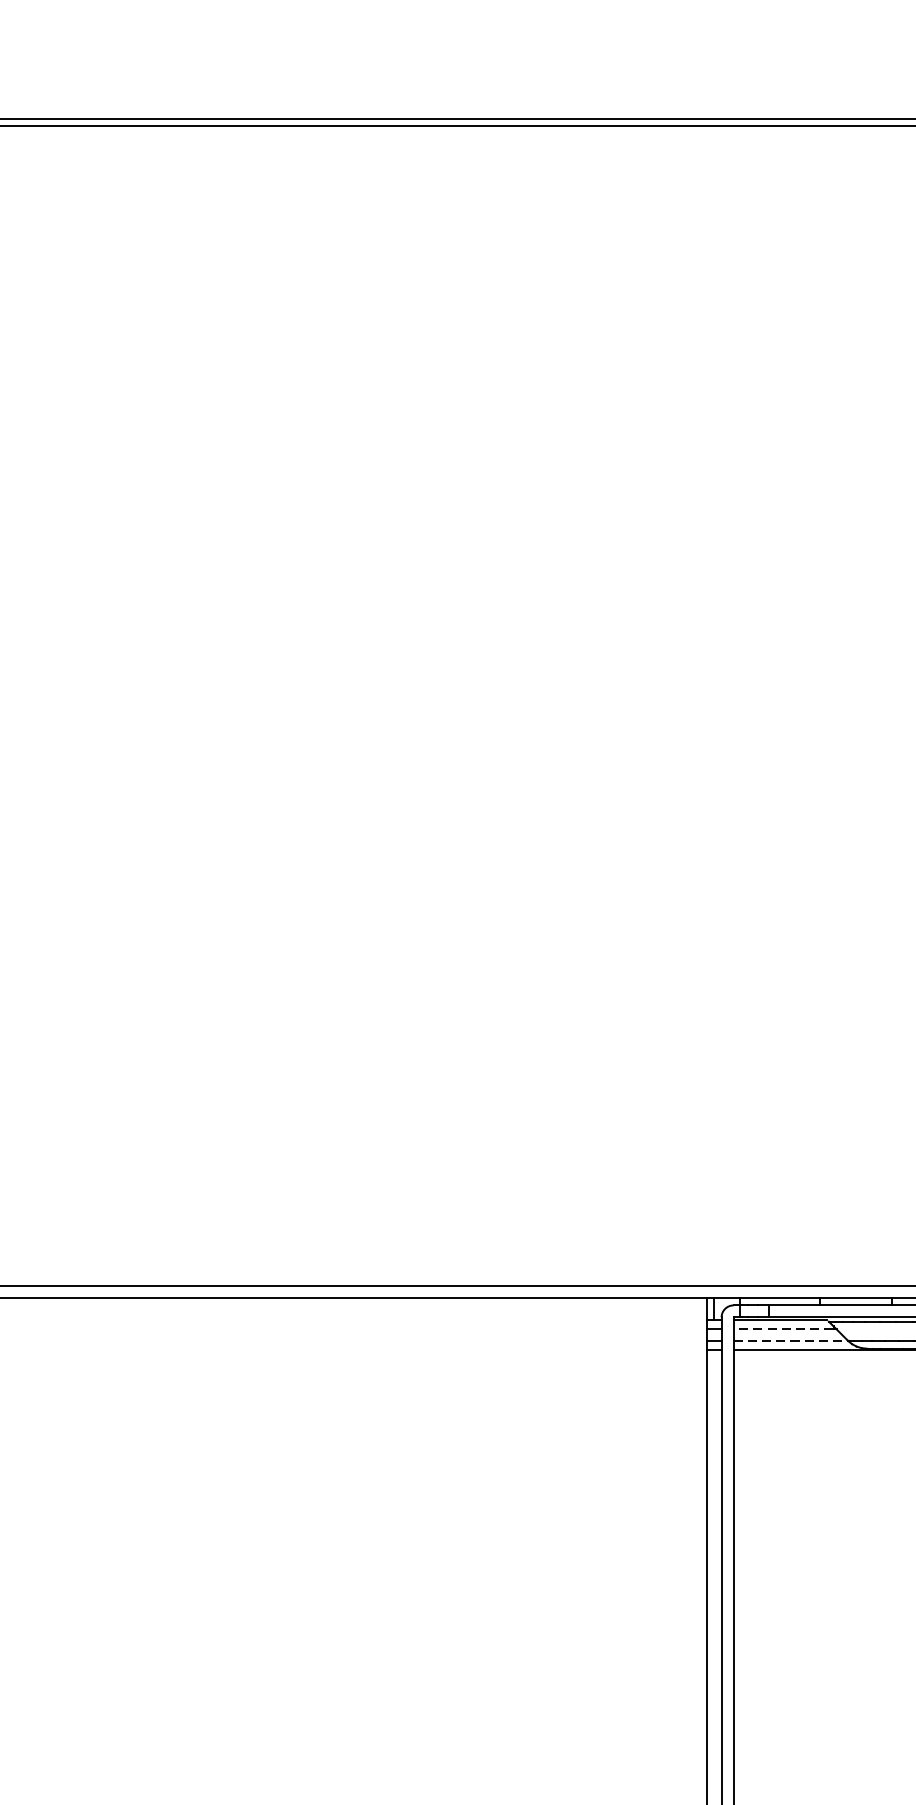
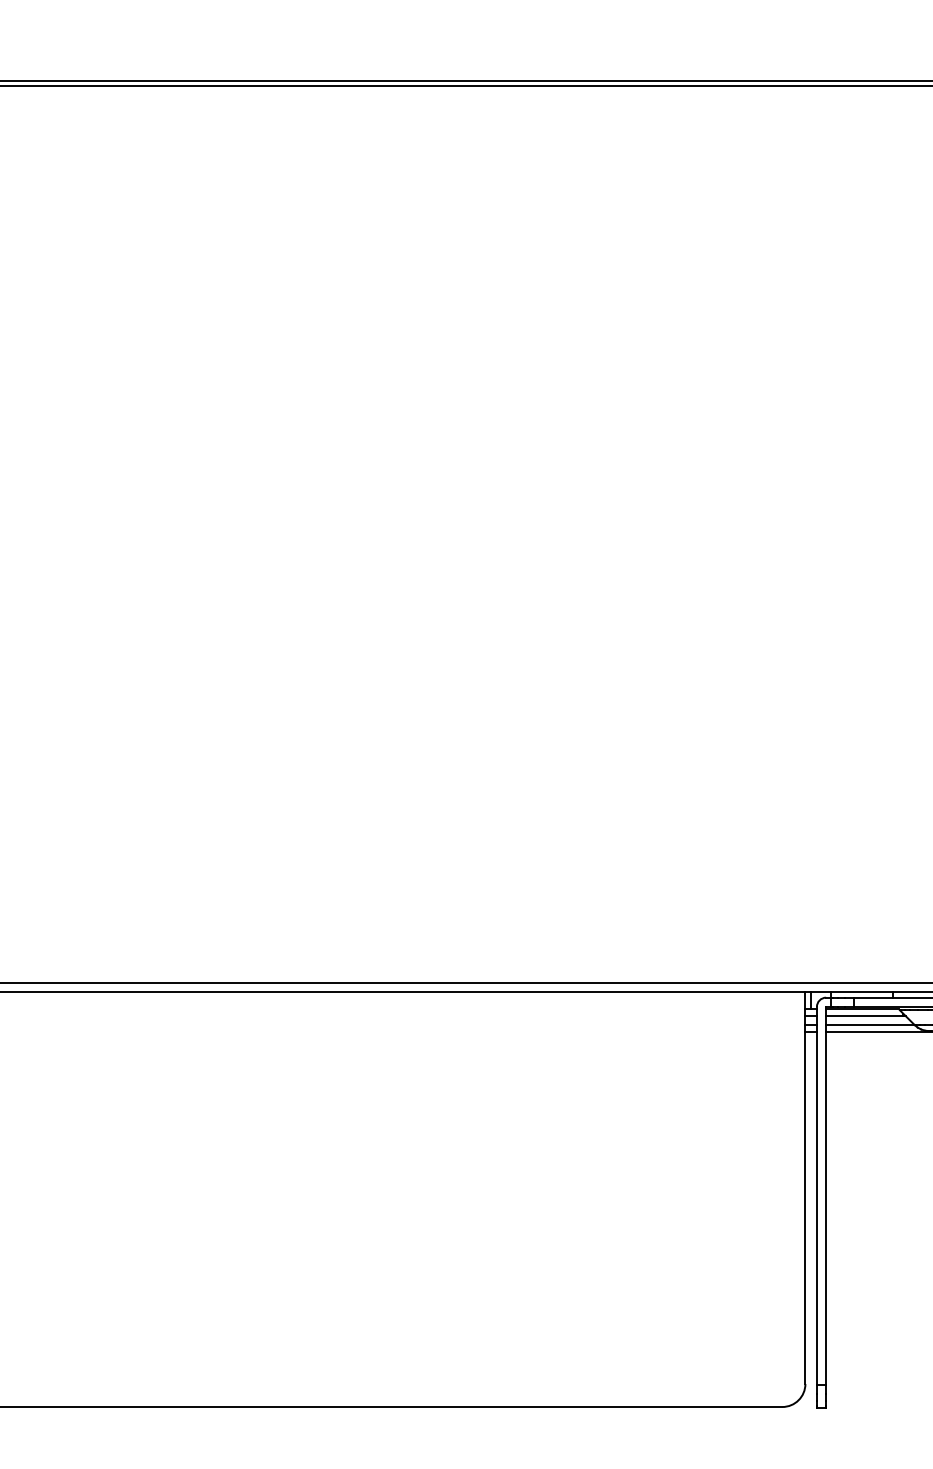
line: (783, 1329) -> (864, 1016), dashed -> solid
line: (792, 1341) -> (871, 1025), dashed -> solid

